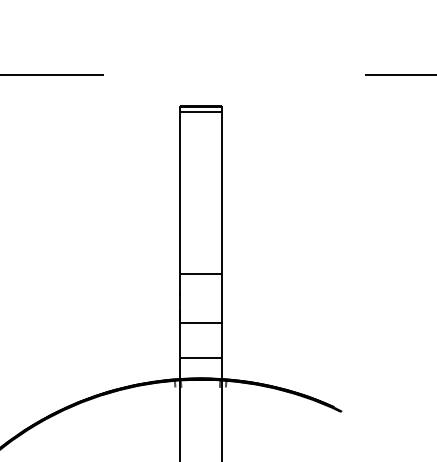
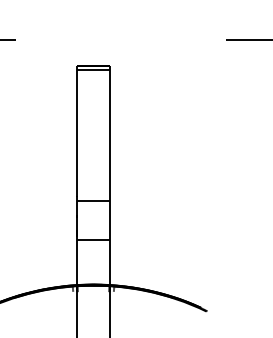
line: (200, 357) -> (93, 267), removed

